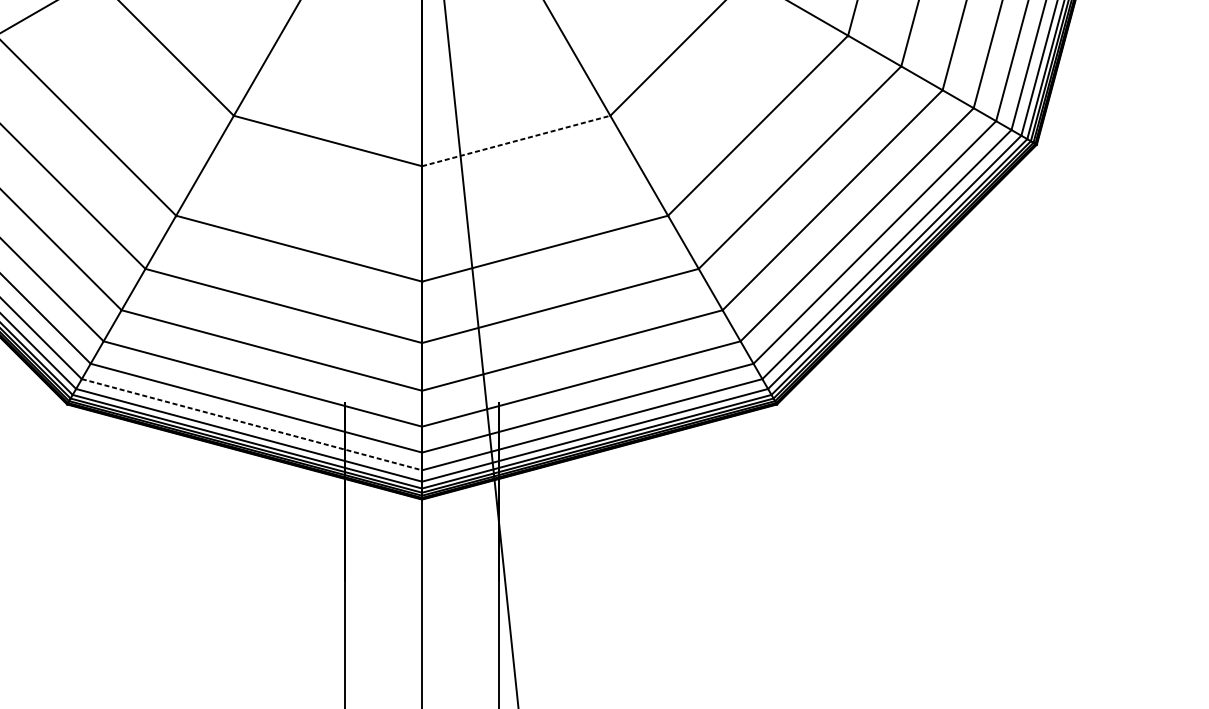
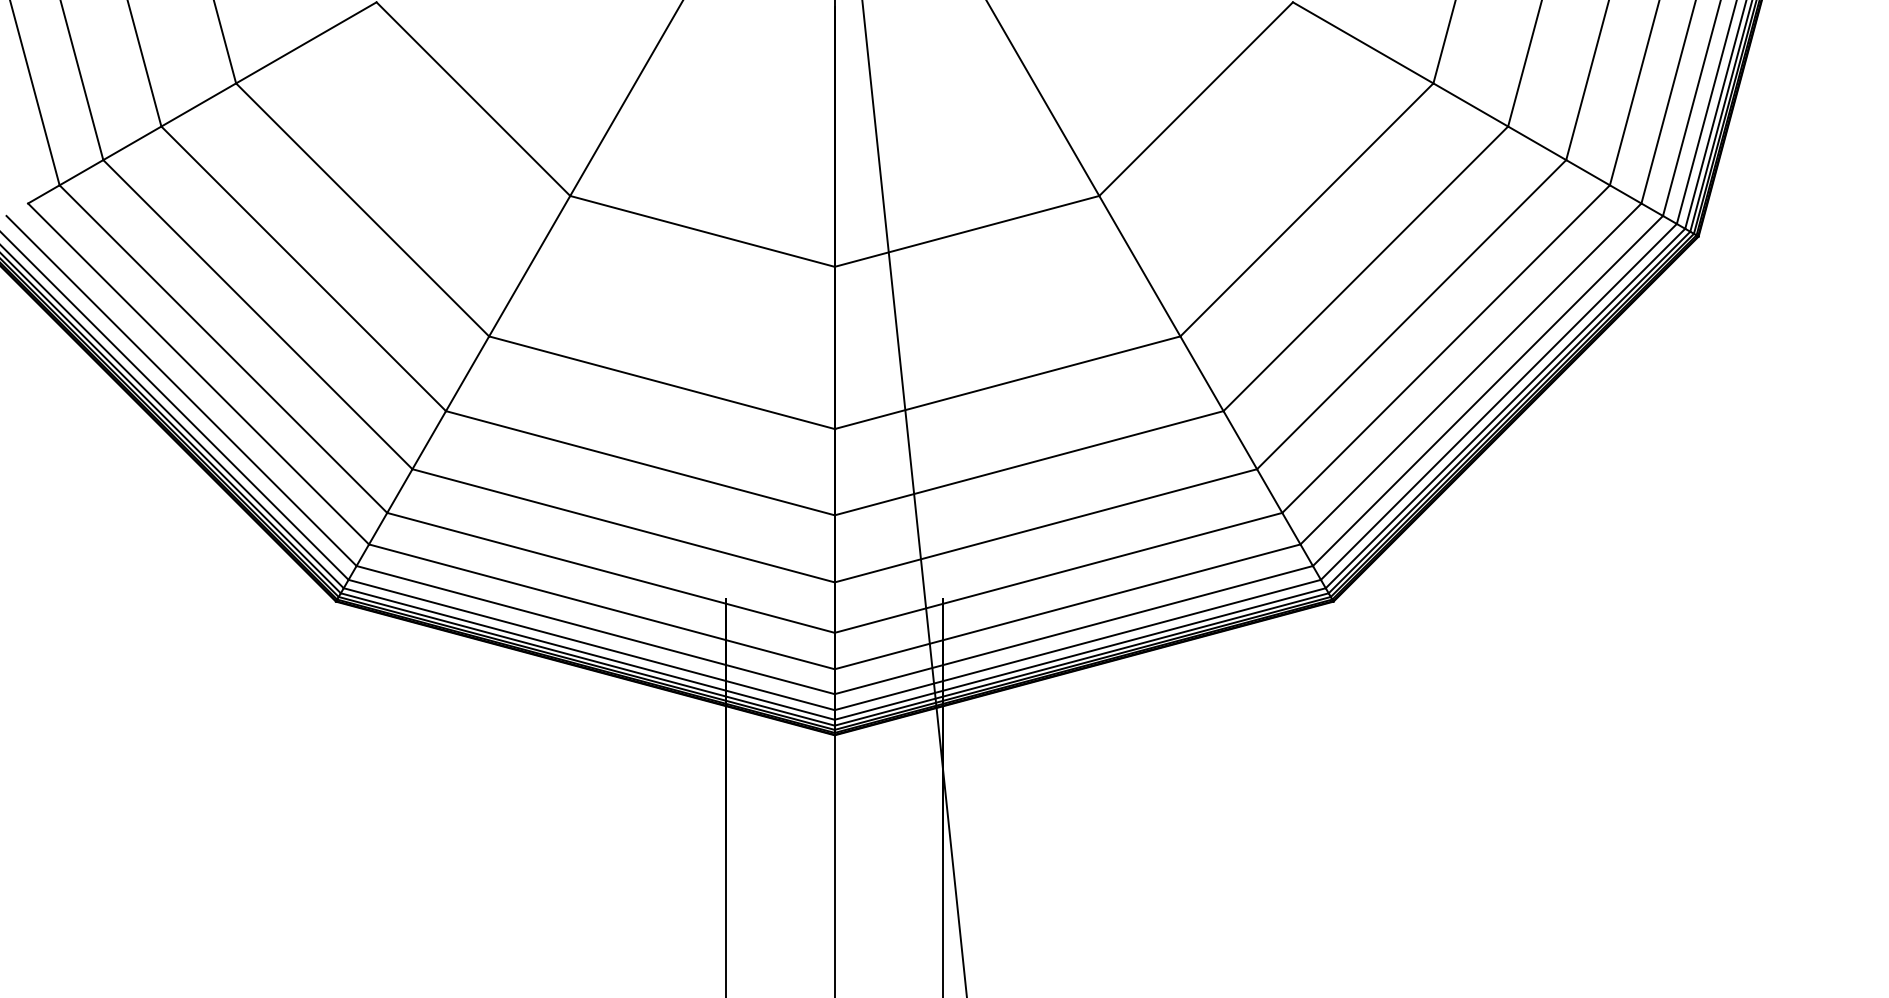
line: (516, 141) -> (967, 231), dashed -> solid
line: (251, 425) -> (595, 630), dashed -> solid

